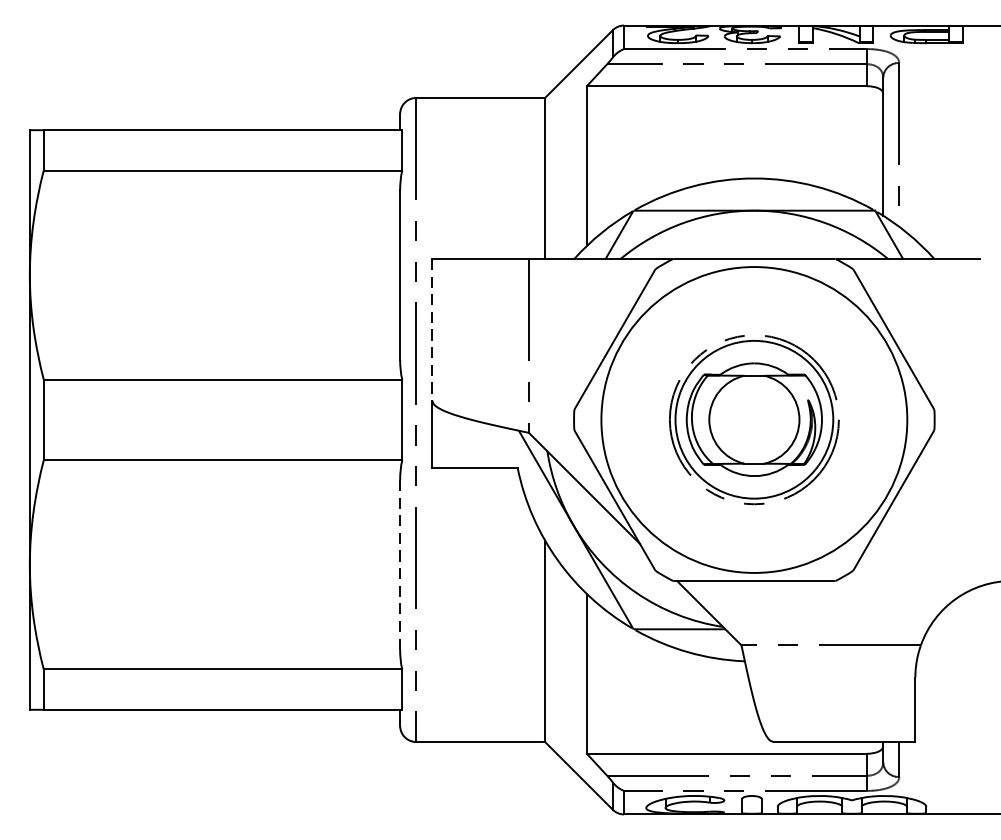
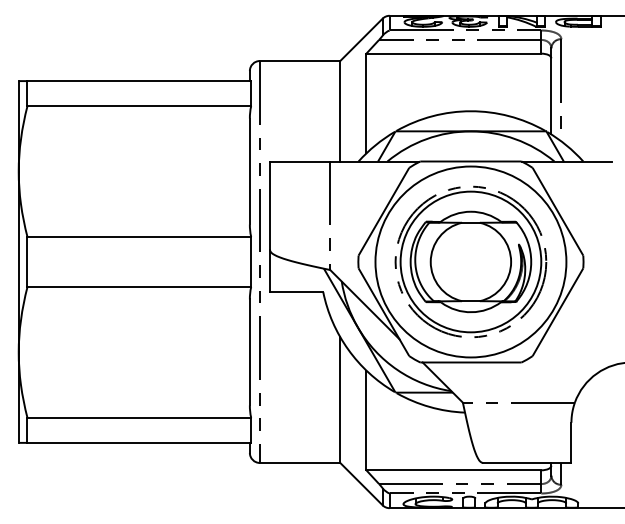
line: (431, 331) -> (269, 206), dashed -> solid
part: (753, 419) -> (470, 261), size x1.43
line: (399, 564) -> (249, 352), dashed -> solid

